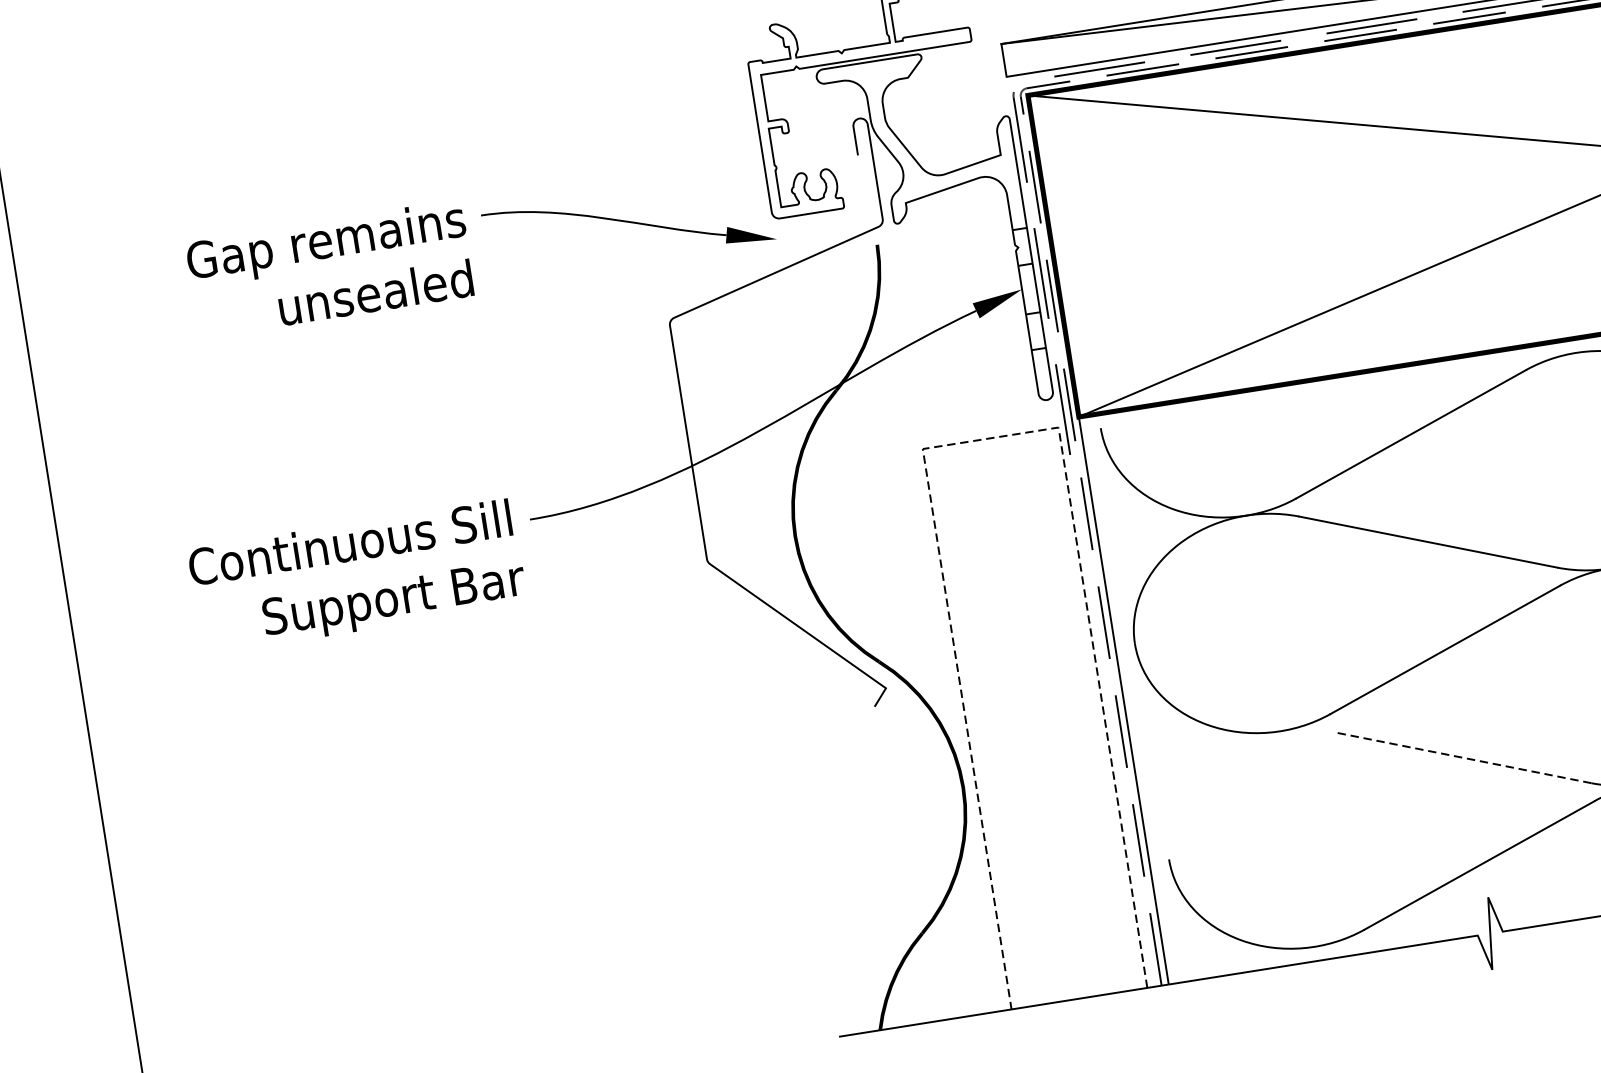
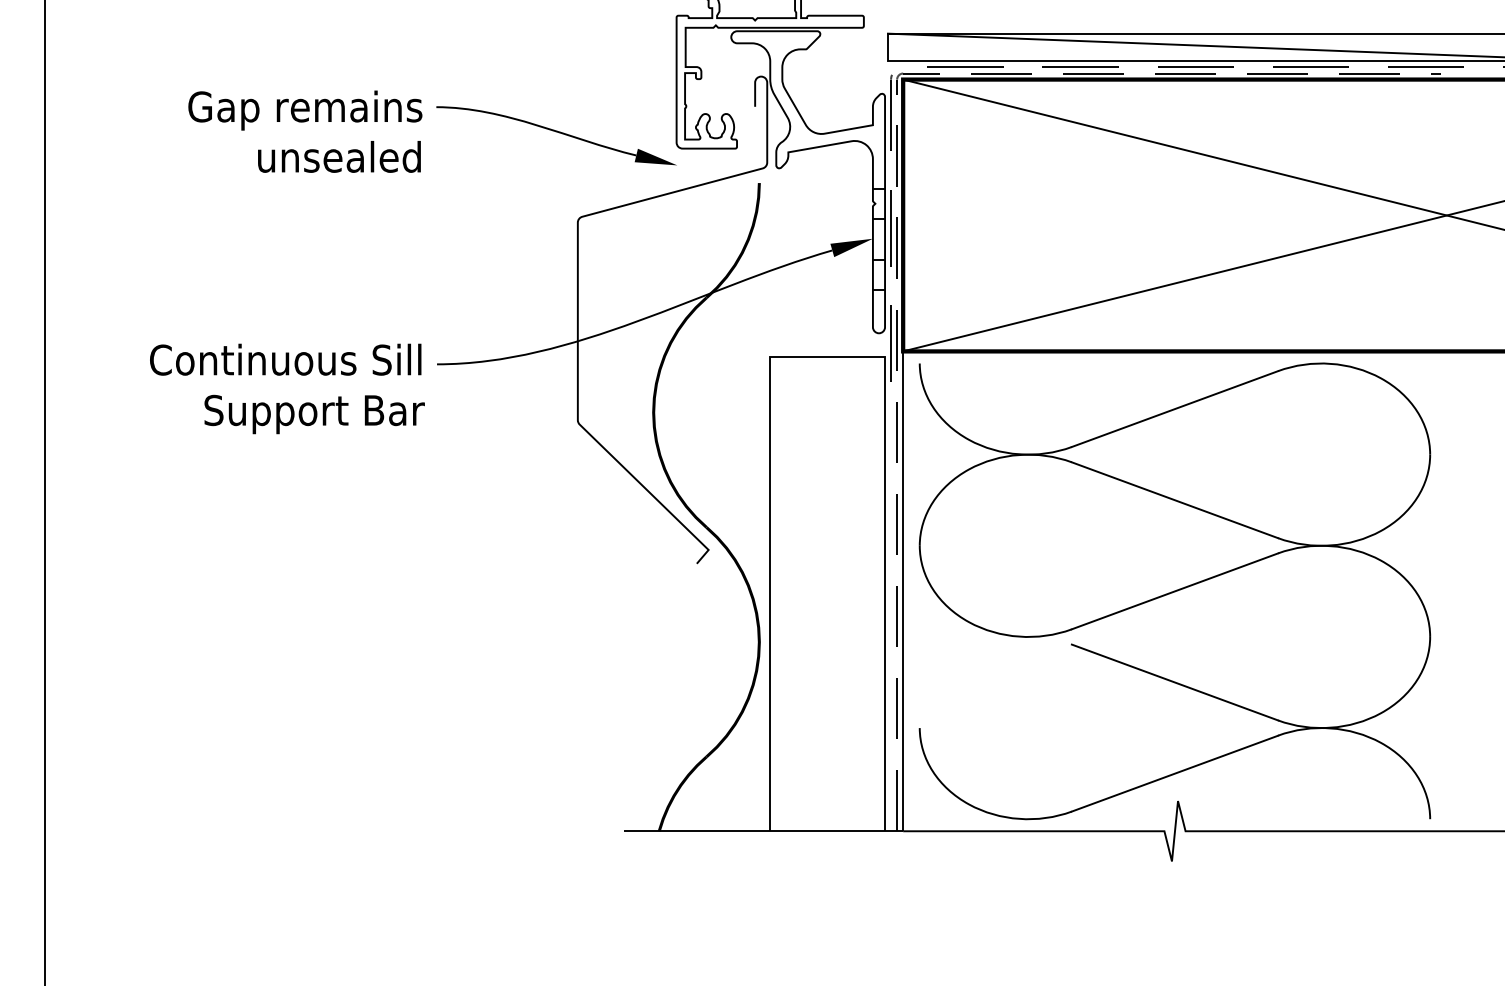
line: (990, 438) -> (827, 357), dashed -> solid
line: (1461, 757) -> (1174, 682), dashed -> solid

